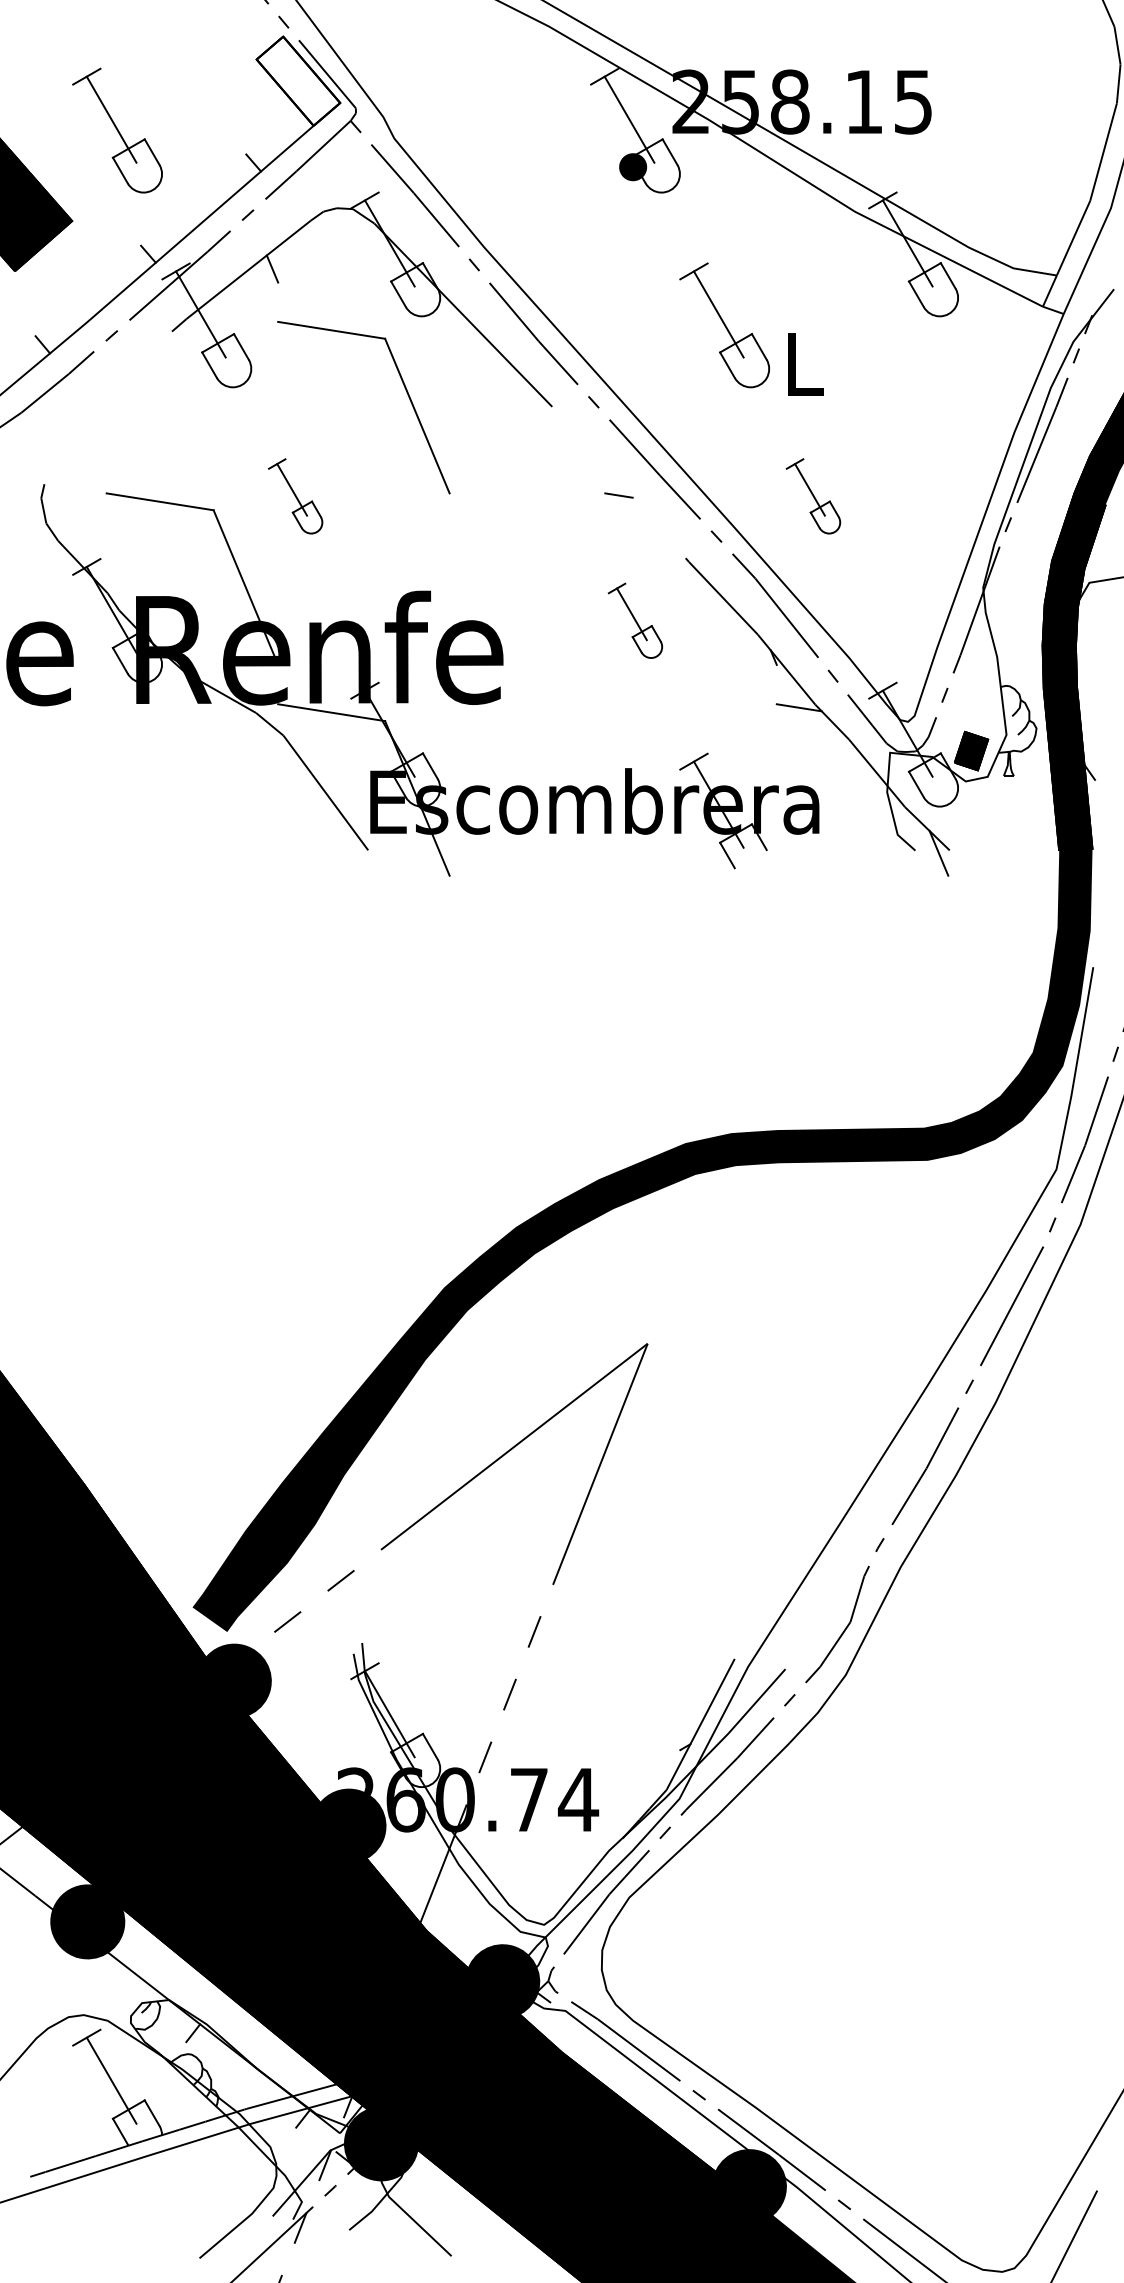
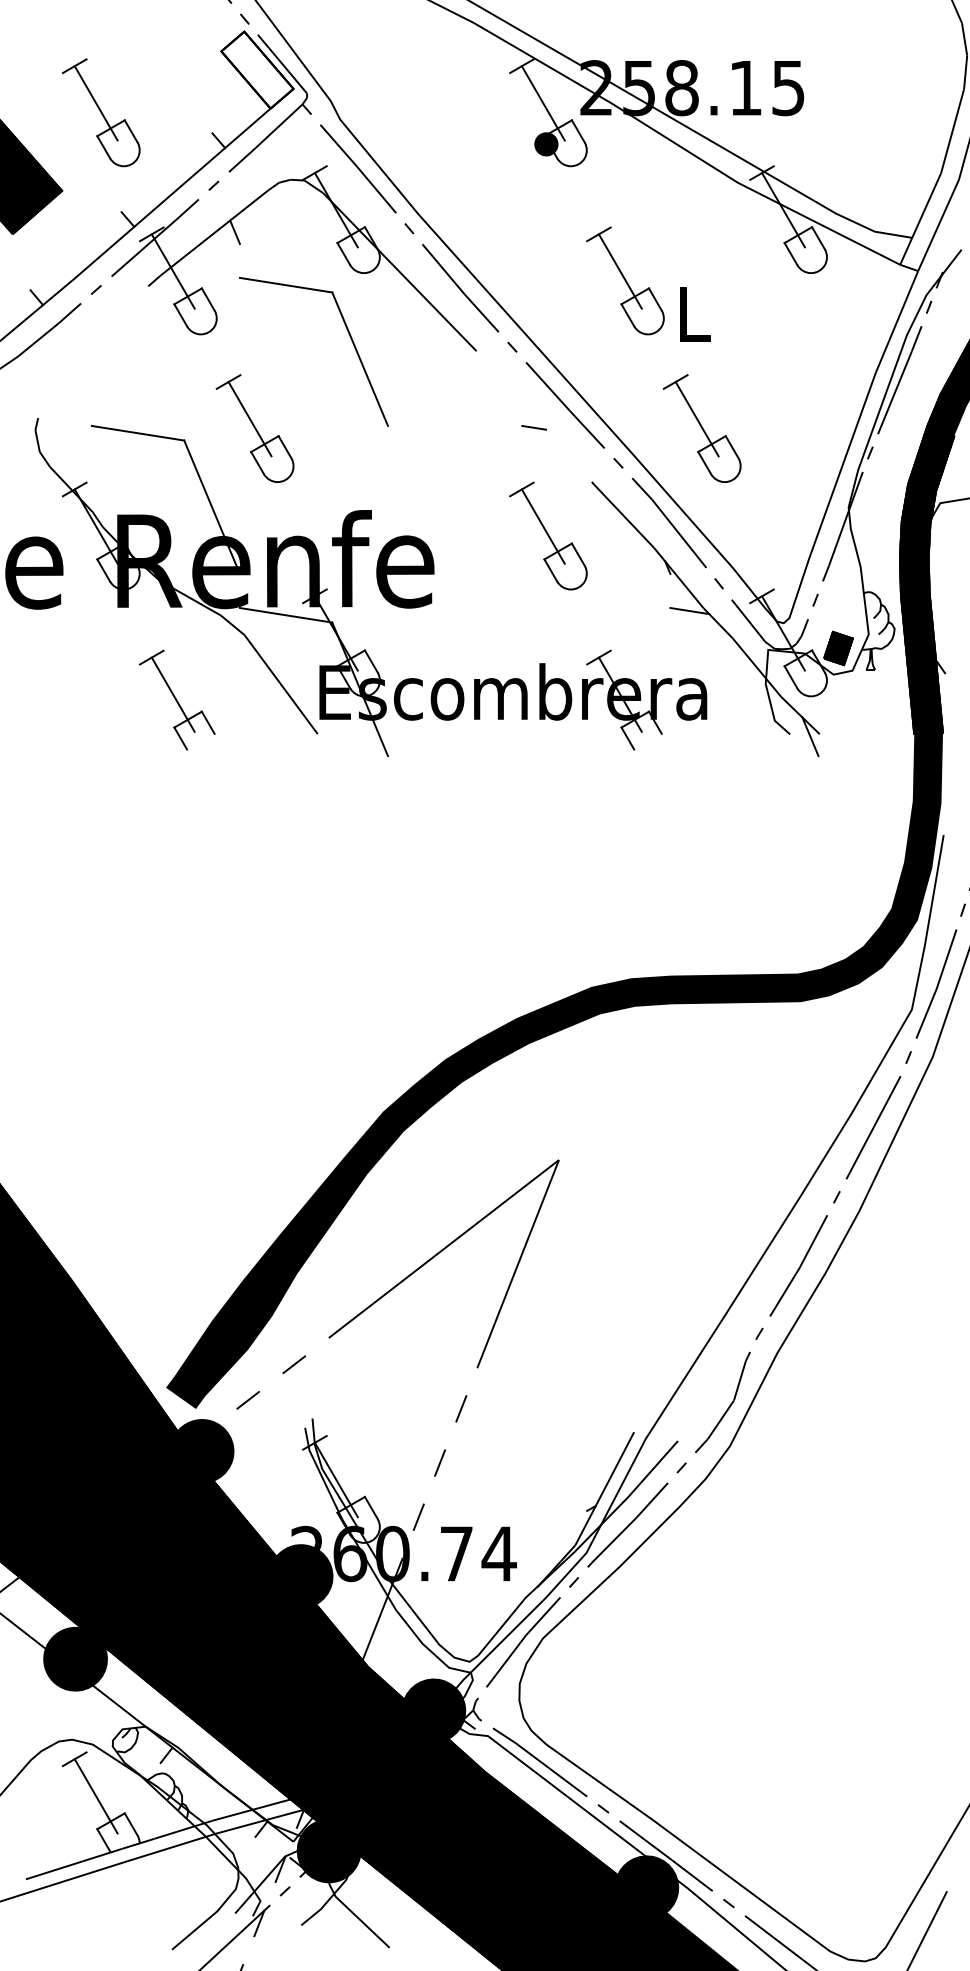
part: (295, 496) -> (254, 428), size x1.67
part: (812, 496) -> (701, 428), size x1.67
part: (635, 620) -> (548, 535), size x1.67
part: (205, 810) -> (177, 699), added

